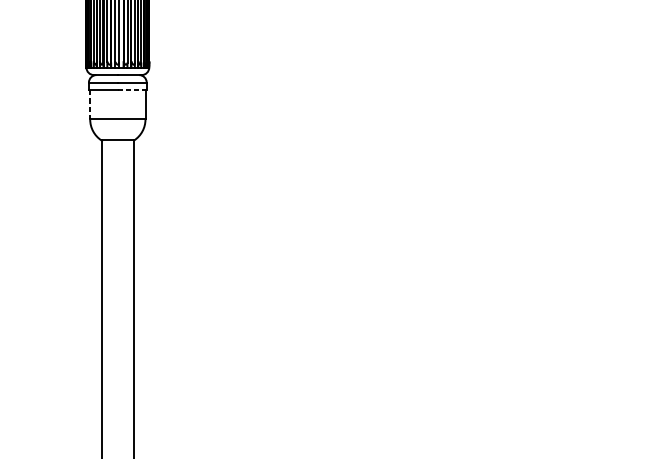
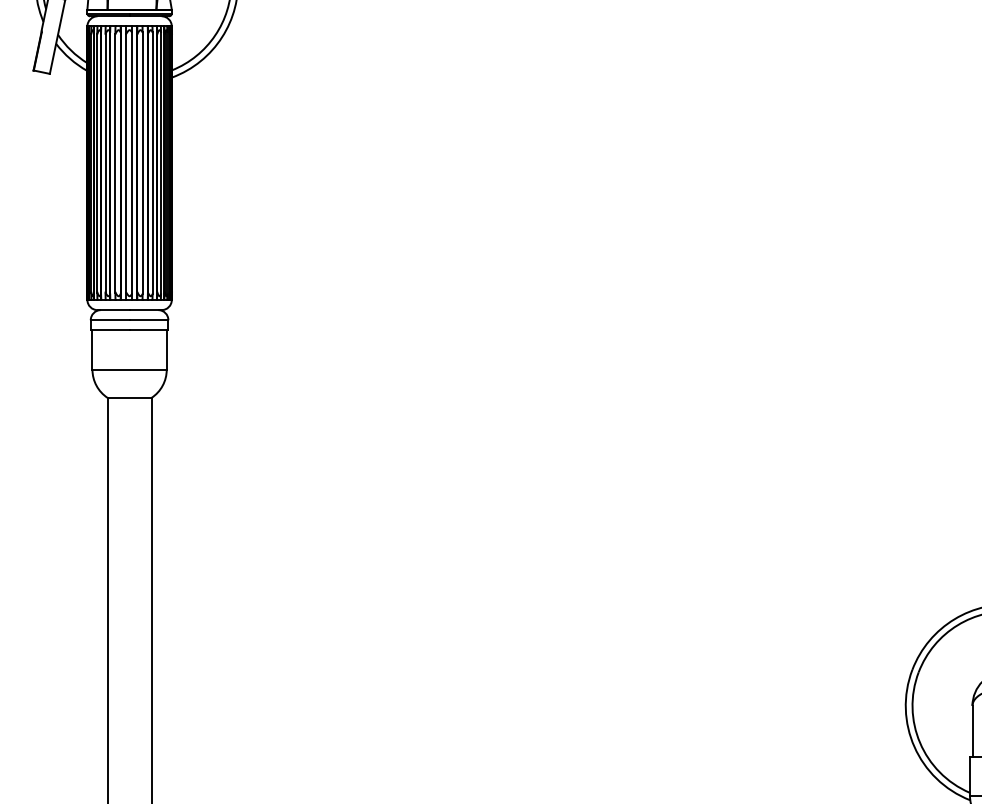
line: (132, 90) -> (149, 330), dashed -> solid
line: (90, 105) -> (92, 350), dashed -> solid

